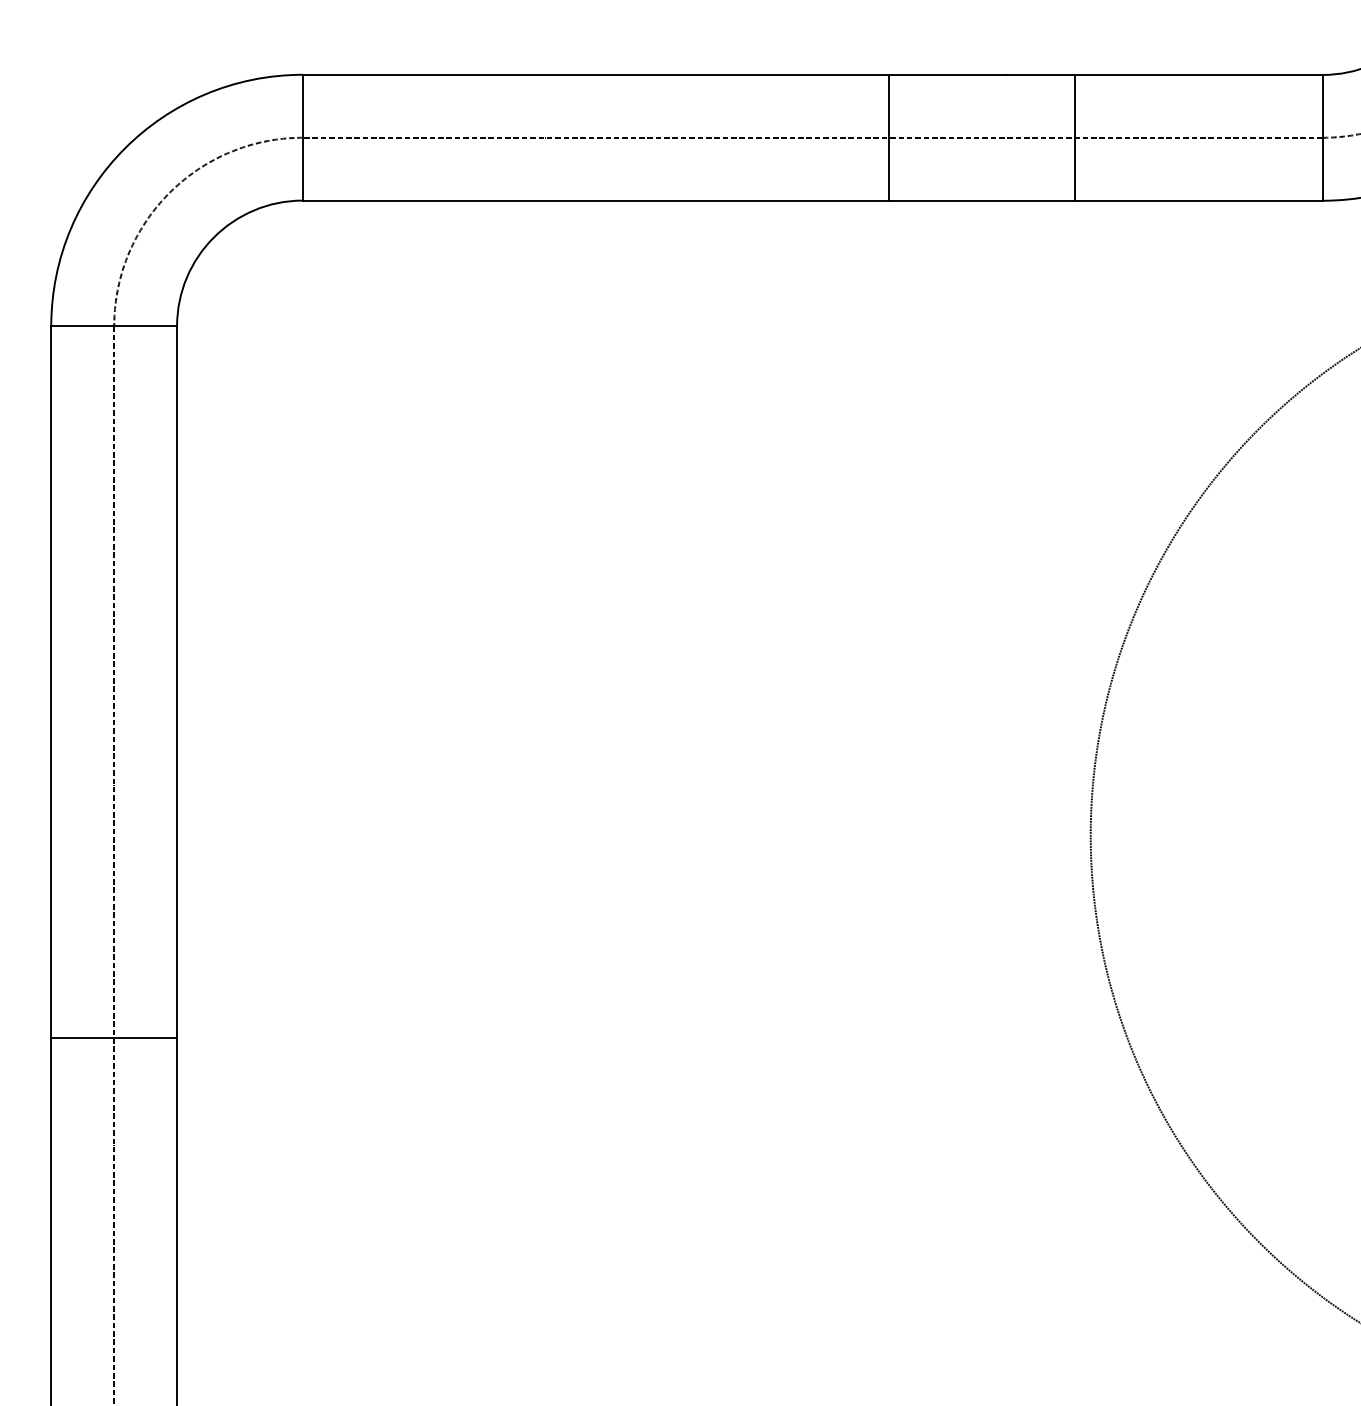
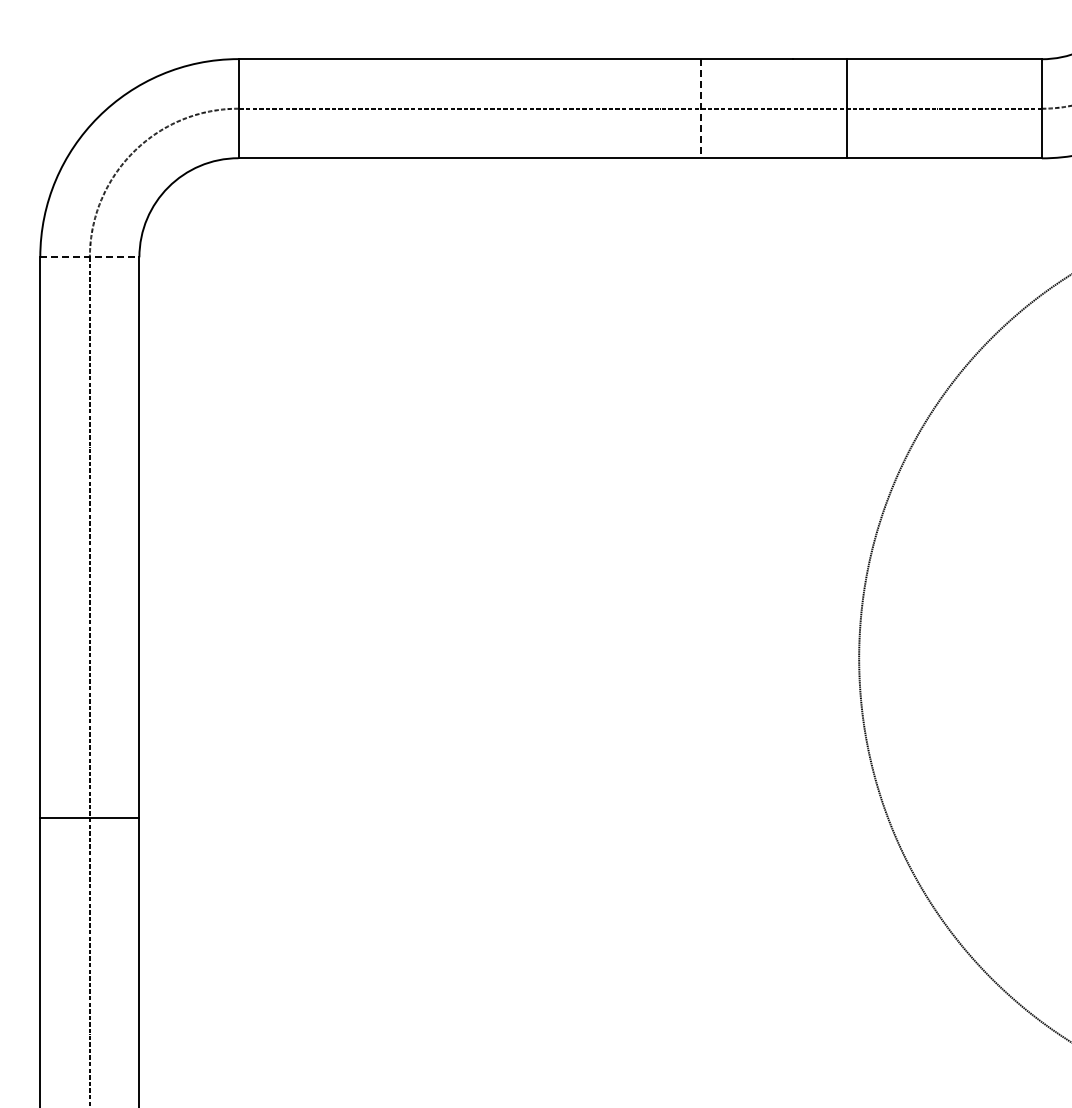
line: (889, 138) -> (700, 109), solid -> dashed
line: (113, 326) -> (89, 257), solid -> dashed

